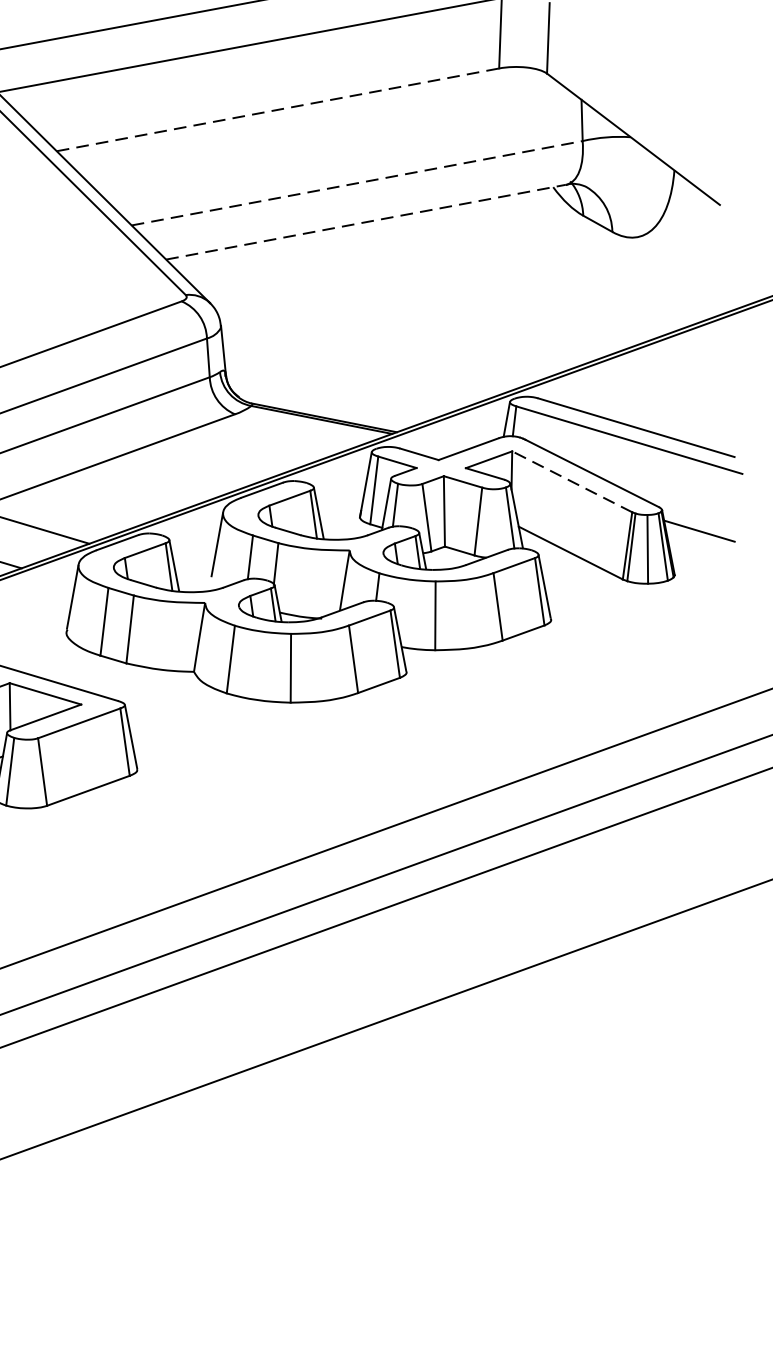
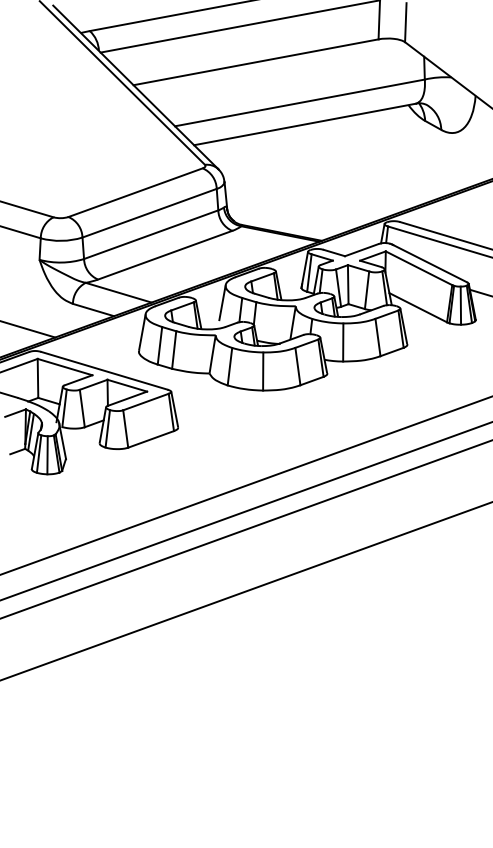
line: (278, 110) -> (256, 62), dashed -> solid
line: (358, 182) -> (300, 102), dashed -> solid
line: (365, 222) -> (304, 124), dashed -> solid
line: (571, 482) -> (418, 268), dashed -> solid

